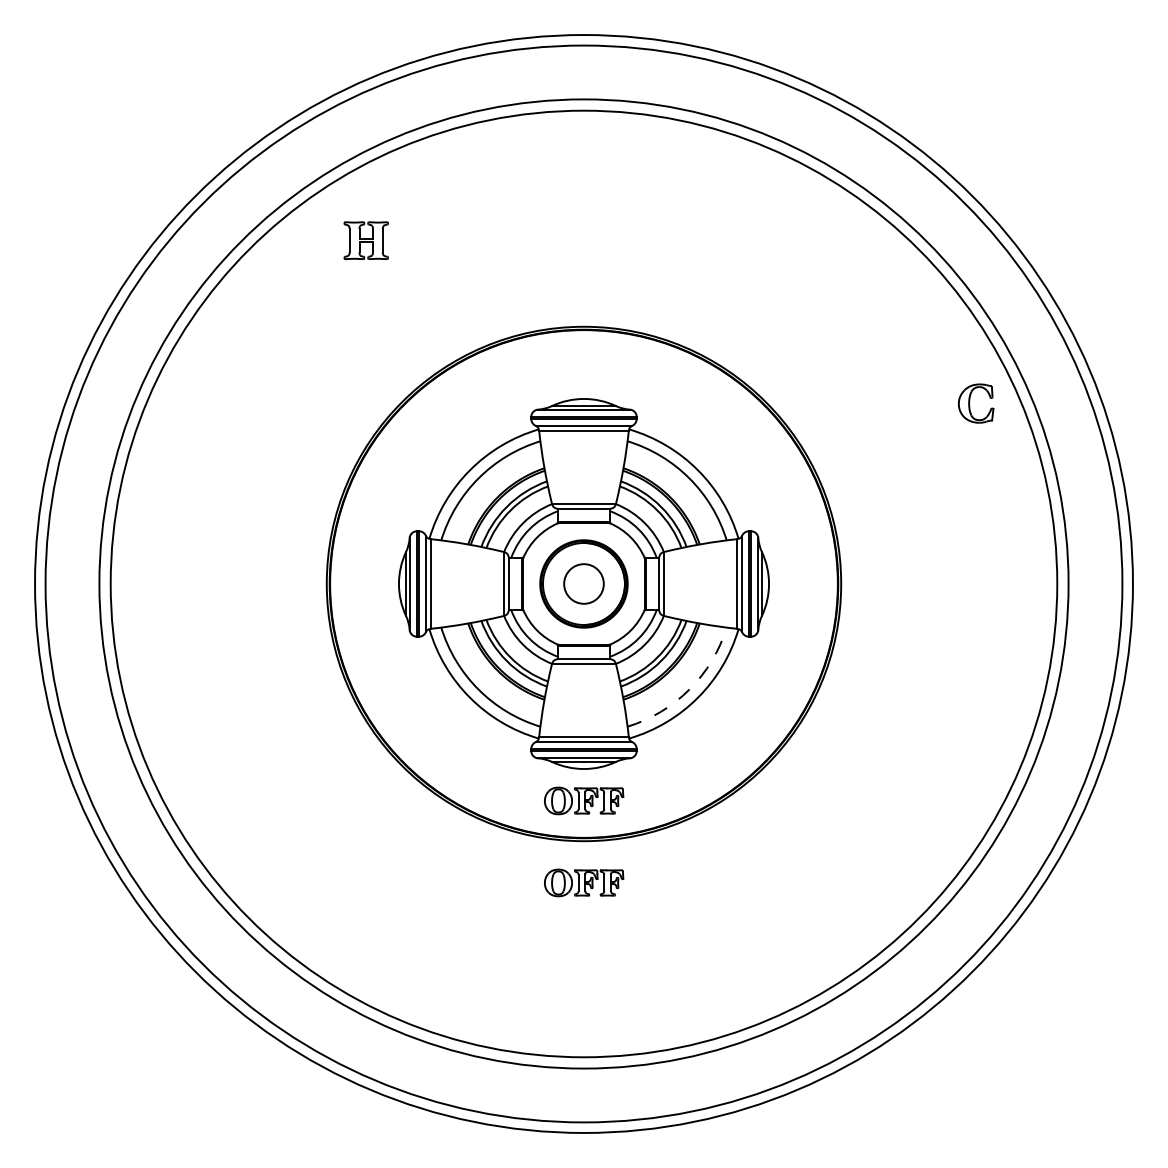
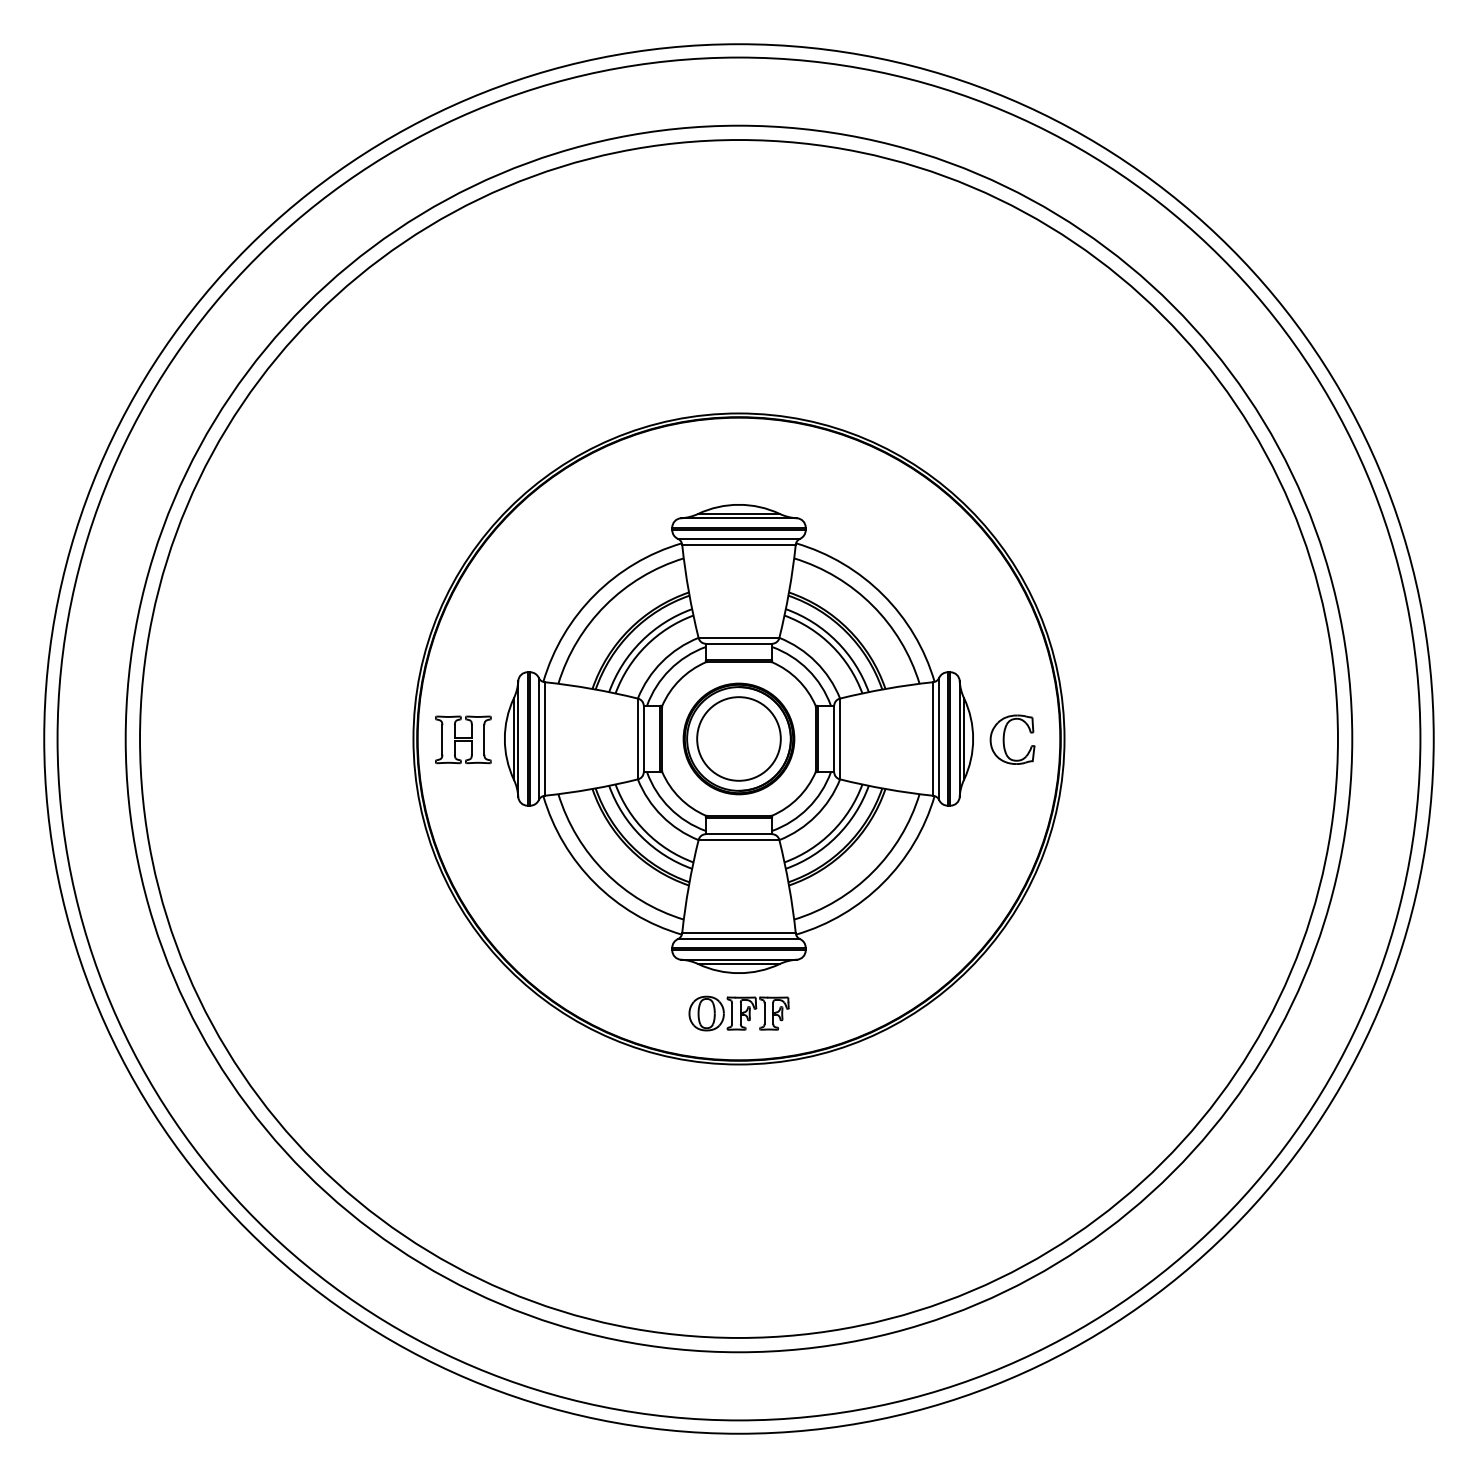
part: (365, 240) -> (462, 739), moved
part: (970, 402) -> (1005, 738), moved
circle: (583, 583) -> (738, 738), size x1.67
arc: (689, 689) -> (872, 872), dashed -> solid
part: (584, 882) -> (739, 1116), removed

